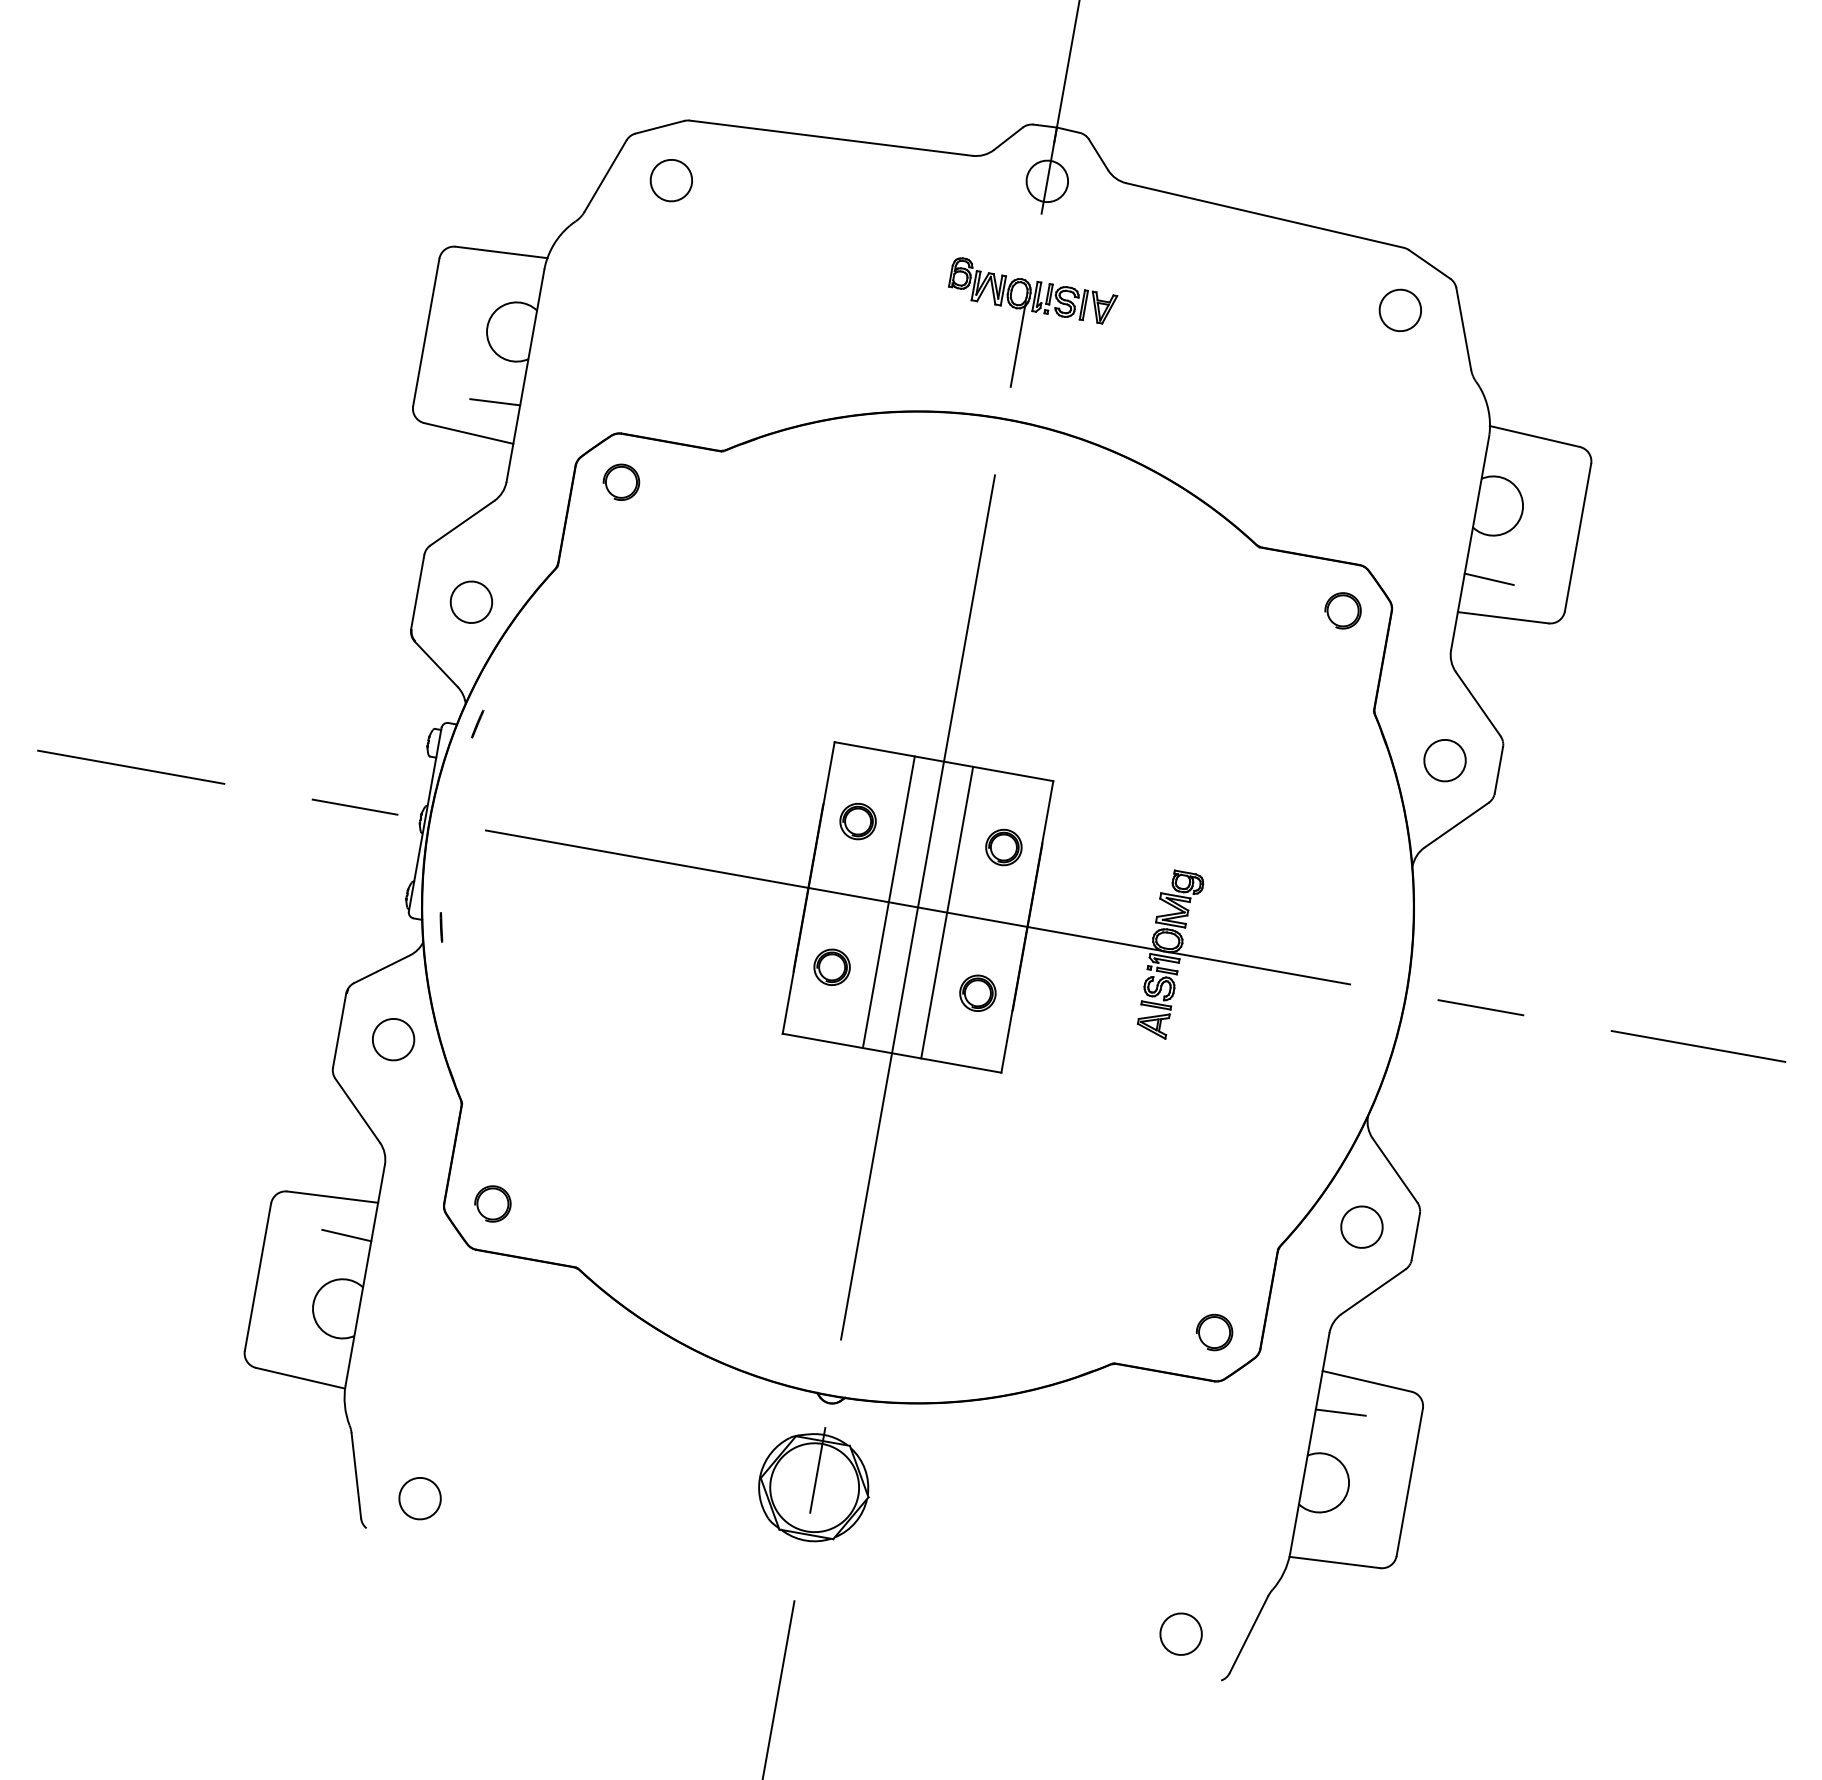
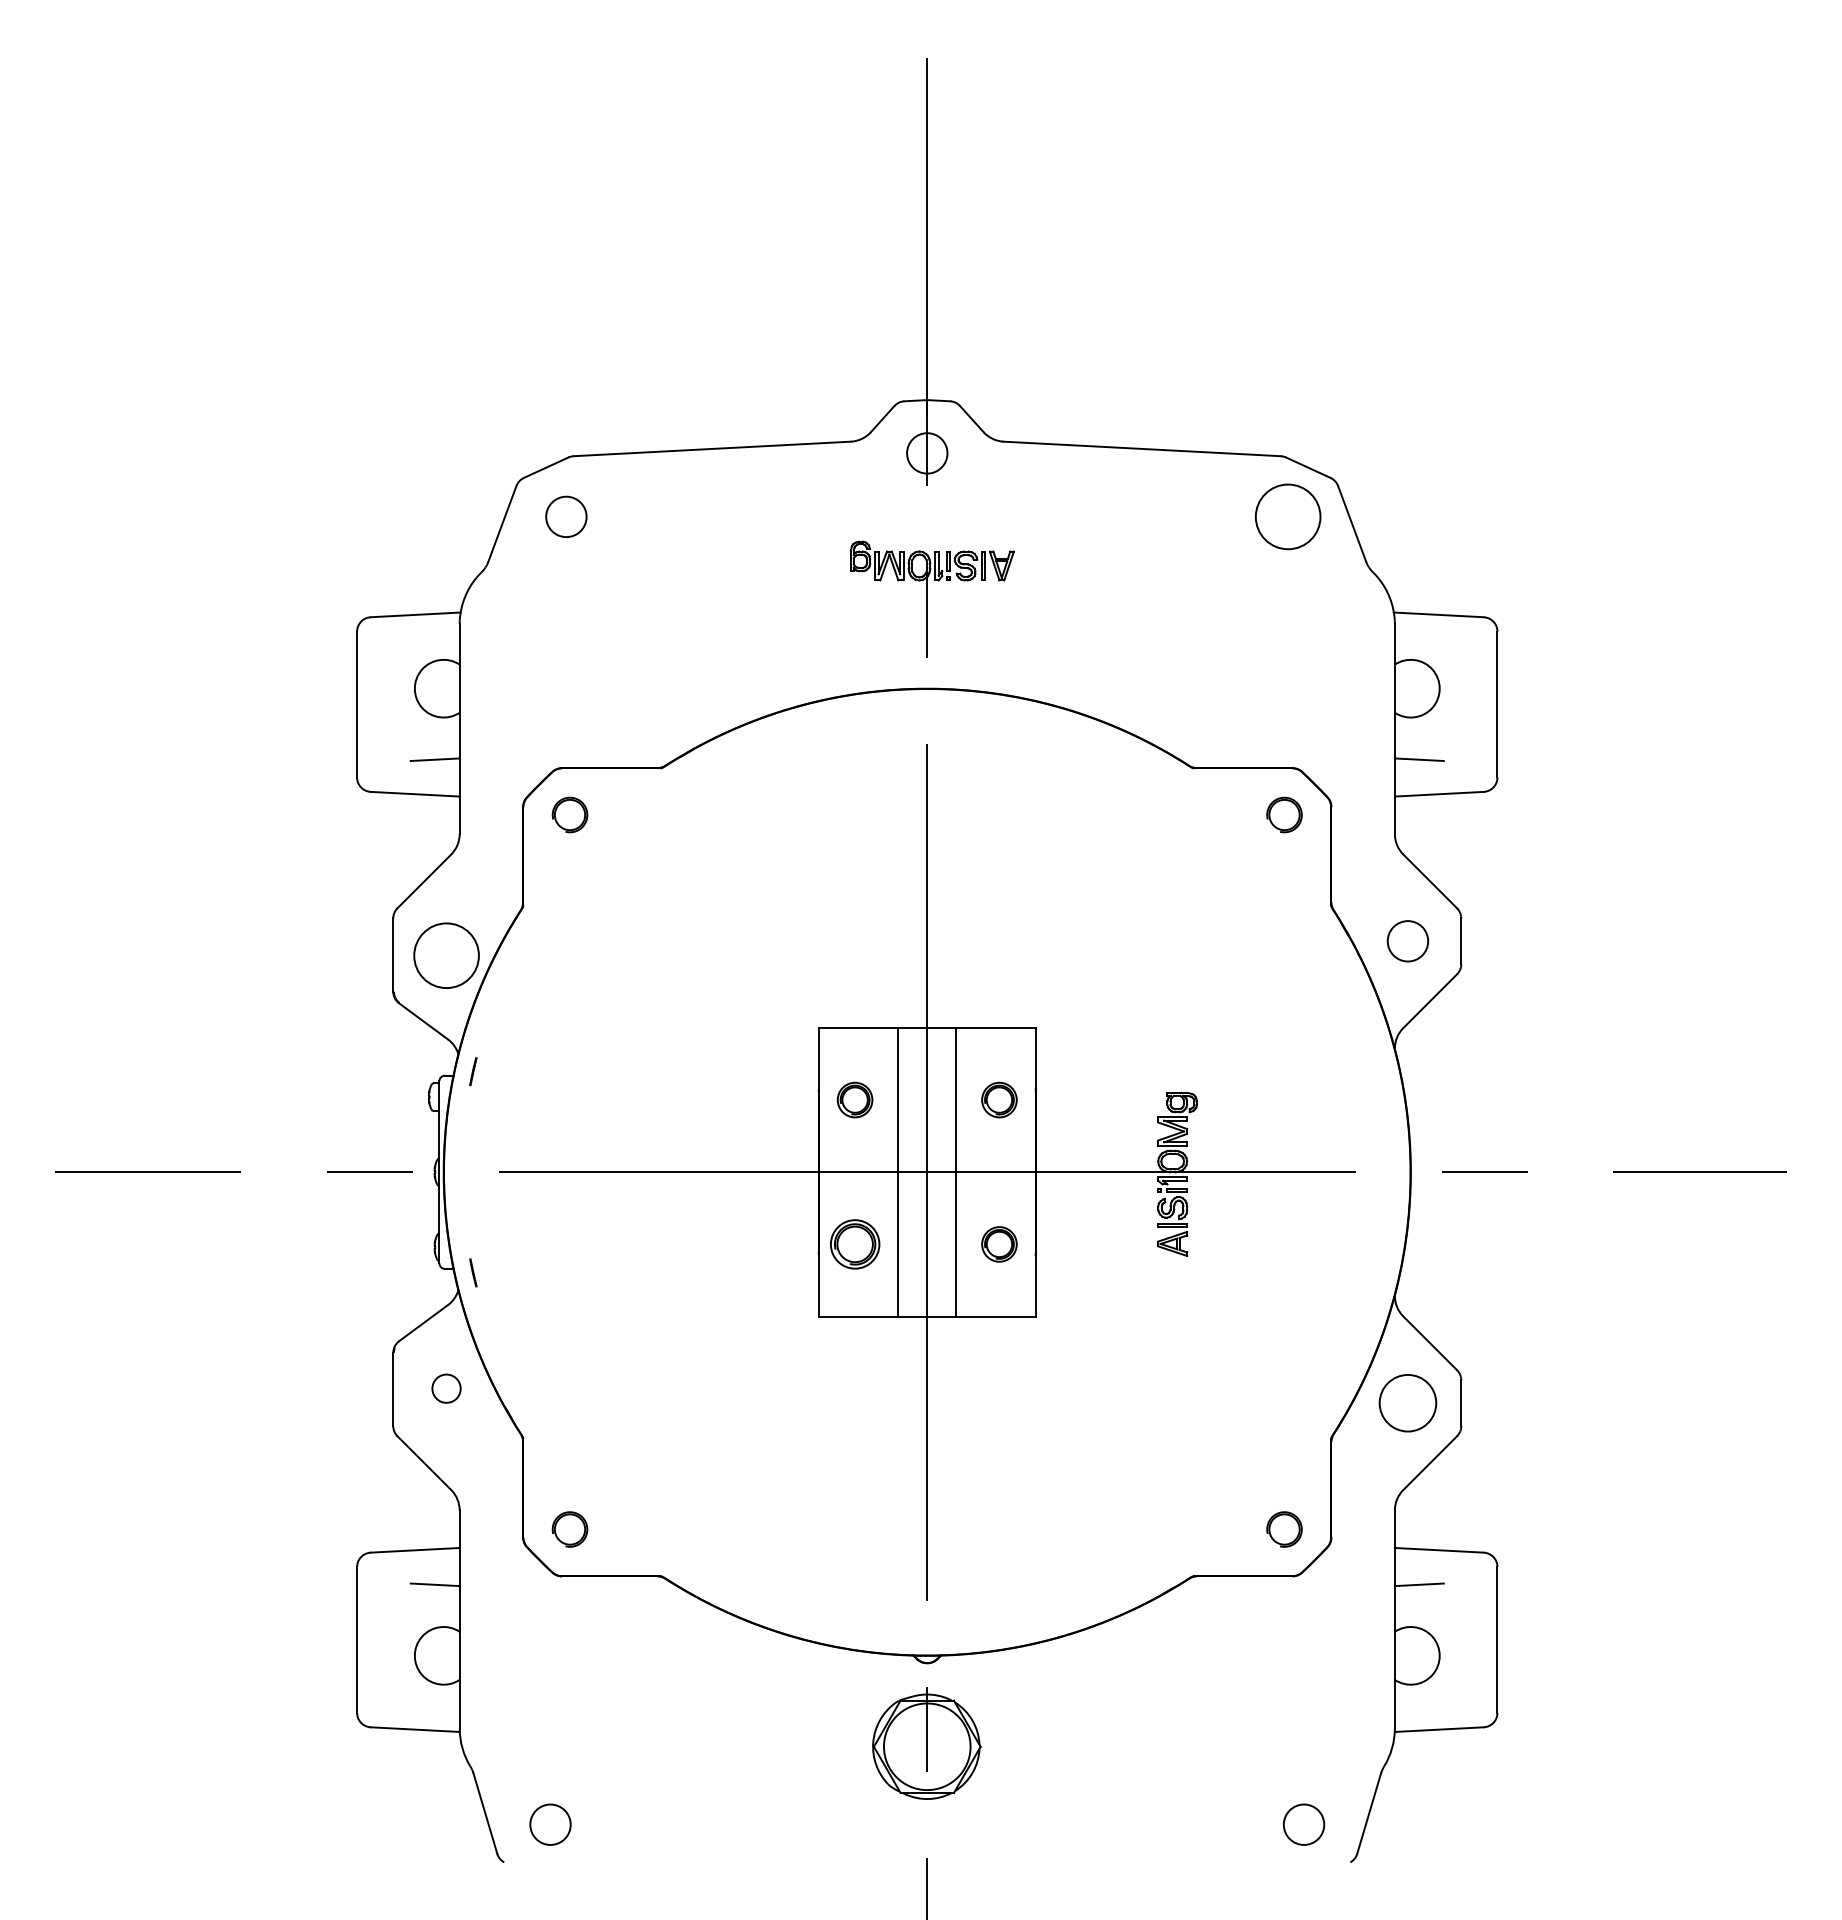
circle: (1399, 309) -> (1287, 516), size x1.6
circle: (471, 602) -> (446, 955), size x1.6
part: (831, 967) -> (854, 1244), size x1.4
circle: (393, 1039) -> (446, 1388), size x0.7
circle: (1361, 1227) -> (1407, 1403), size x1.4

